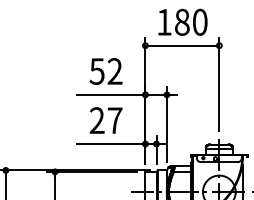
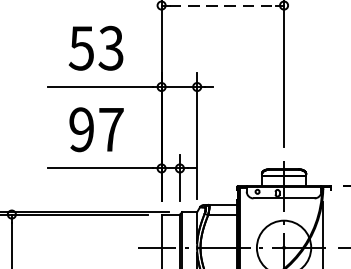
line: (182, 45) -> (223, 5), solid -> dashed
text: (114, 71) -> (110, 48), 52 -> 53
text: (96, 120) -> (80, 129), 27 -> 97

